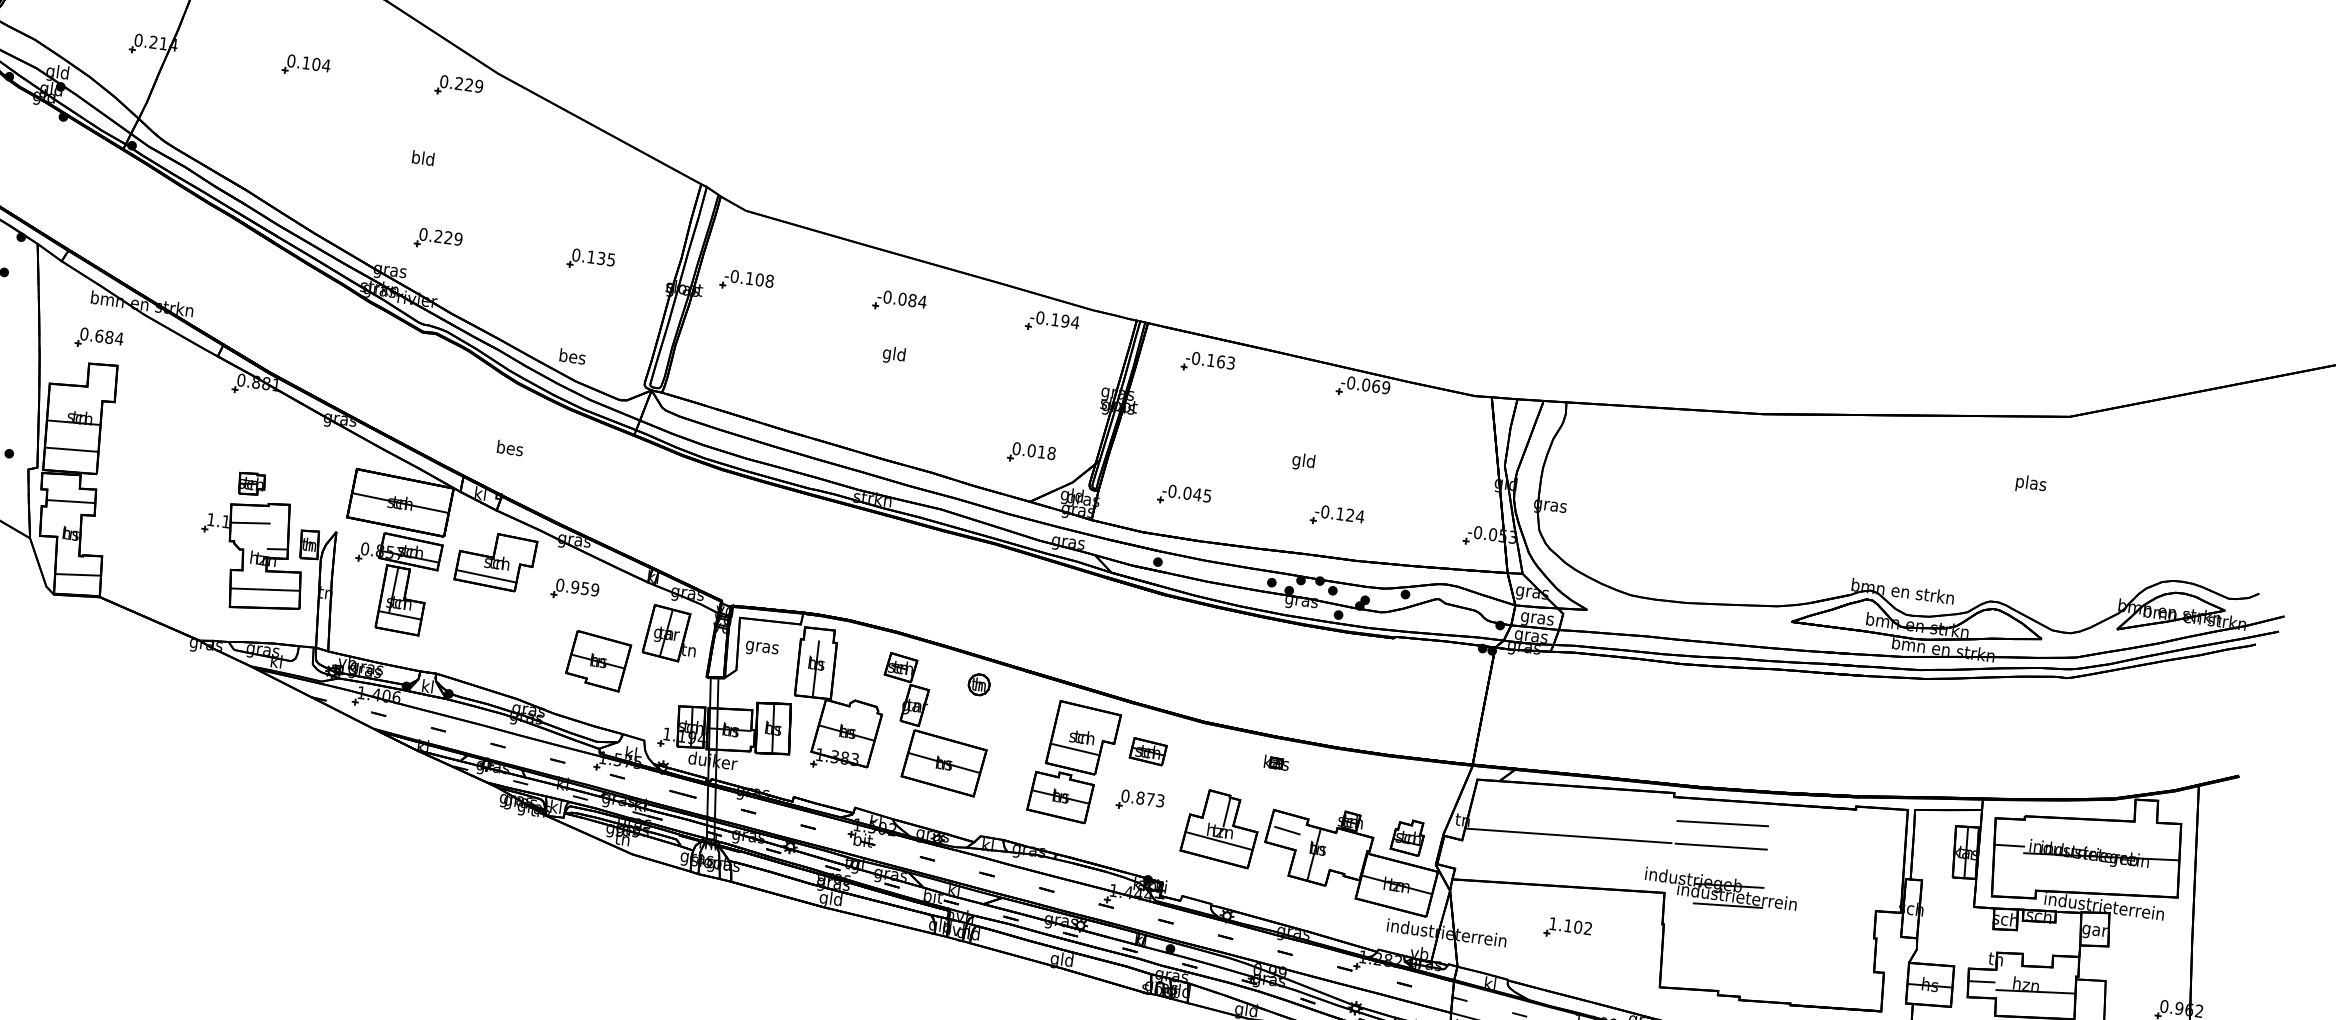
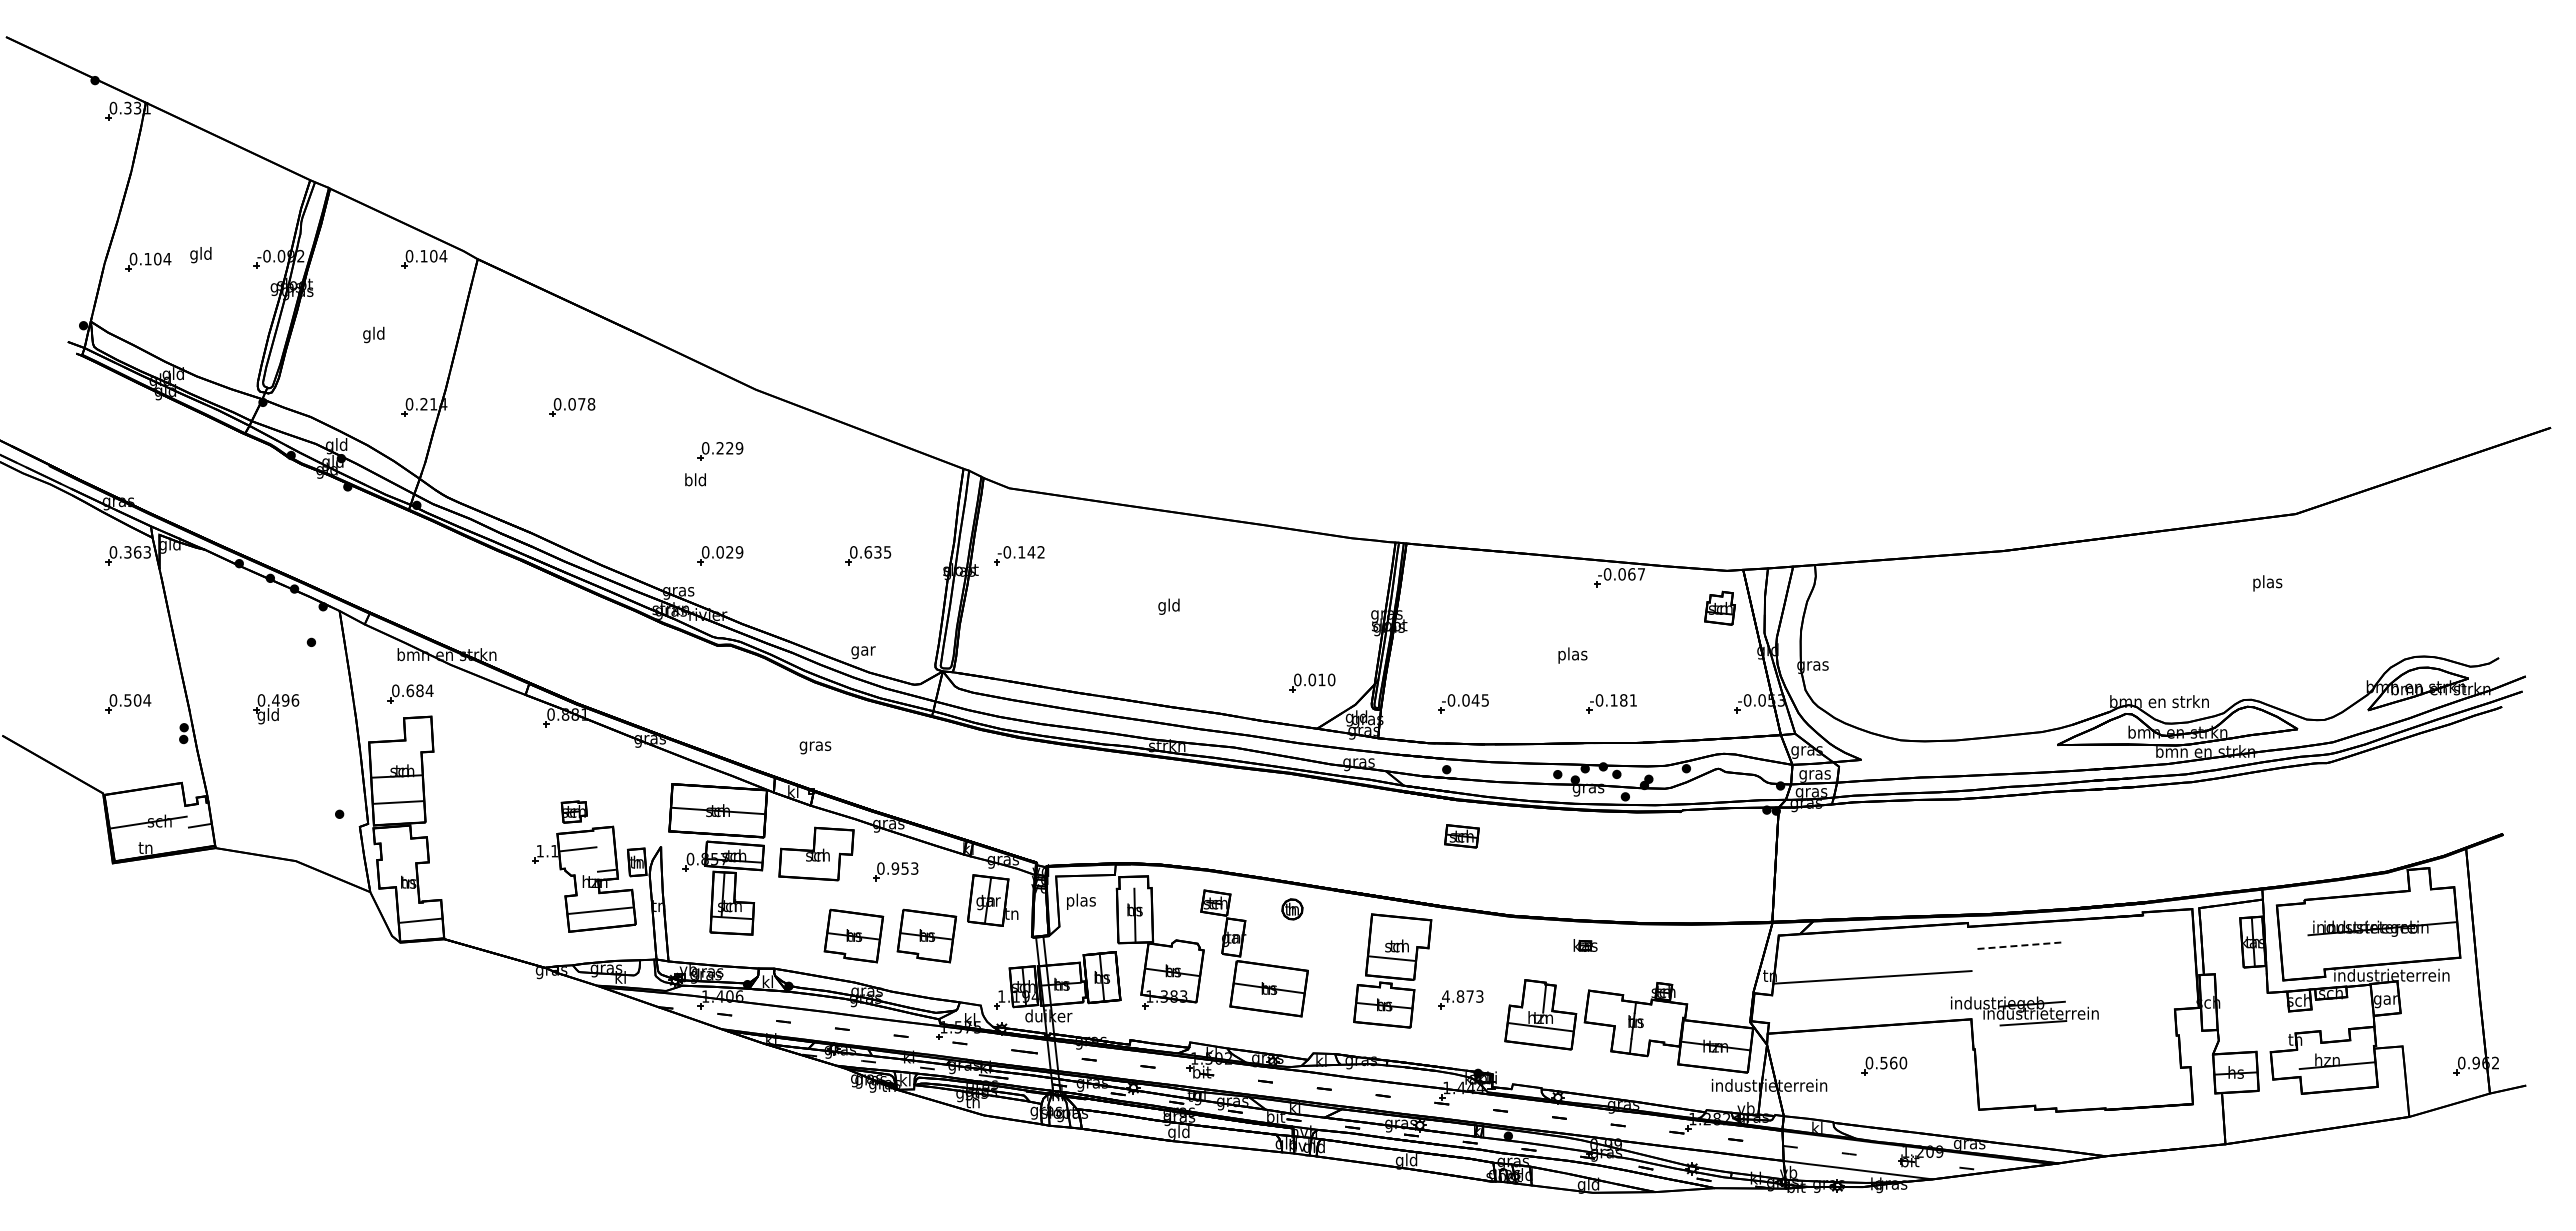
text: (316, 64) -> (581, 404), 0.104 -> 0.078
part: (459, 87) -> (720, 451), moved
text: (437, 236) -> (719, 552), 0.229 -> 0.029
text: (591, 257) -> (868, 552), 0.135 -> 0.635
text: (763, 280) -> (1035, 552), -0.108 -> -0.142
part: (899, 302) -> (1167, 555), removed
part: (1052, 322) -> (1315, 555), removed
text: (572, 357) -> (863, 650), bes -> gar
part: (1207, 362) -> (1468, 573), removed
text: (1386, 387) -> (1641, 574), -0.069 -> -0.067
text: (509, 450) -> (815, 746), bes -> gras
text: (1051, 452) -> (1331, 679), 0.018 -> 0.010
text: (1303, 461) -> (1572, 655), gld -> plas
line: (71, 501) -> (404, 851), removed
text: (1355, 516) -> (1628, 700), -0.124 -> -0.181
line: (486, 576) -> (809, 869), removed
text: (594, 589) -> (914, 868), 0.959 -> 0.953
text: (761, 647) -> (1080, 901), gras -> plas
part: (522, 650) -> (853, 935), added
part: (1147, 751) -> (1461, 836), moved
text: (1125, 796) -> (1445, 996), 0.873 -> 4.873
line: (1722, 823) -> (2017, 945), solid -> dashed
line: (1287, 830) -> (1604, 1008), removed
part: (1407, 836) -> (1719, 607), moved
line: (2009, 845) -> (2293, 929), removed
line: (1721, 846) -> (2019, 967), removed
text: (1570, 925) -> (1886, 1062), 1.102 -> 0.560
line: (1981, 982) -> (2284, 1063), removed

